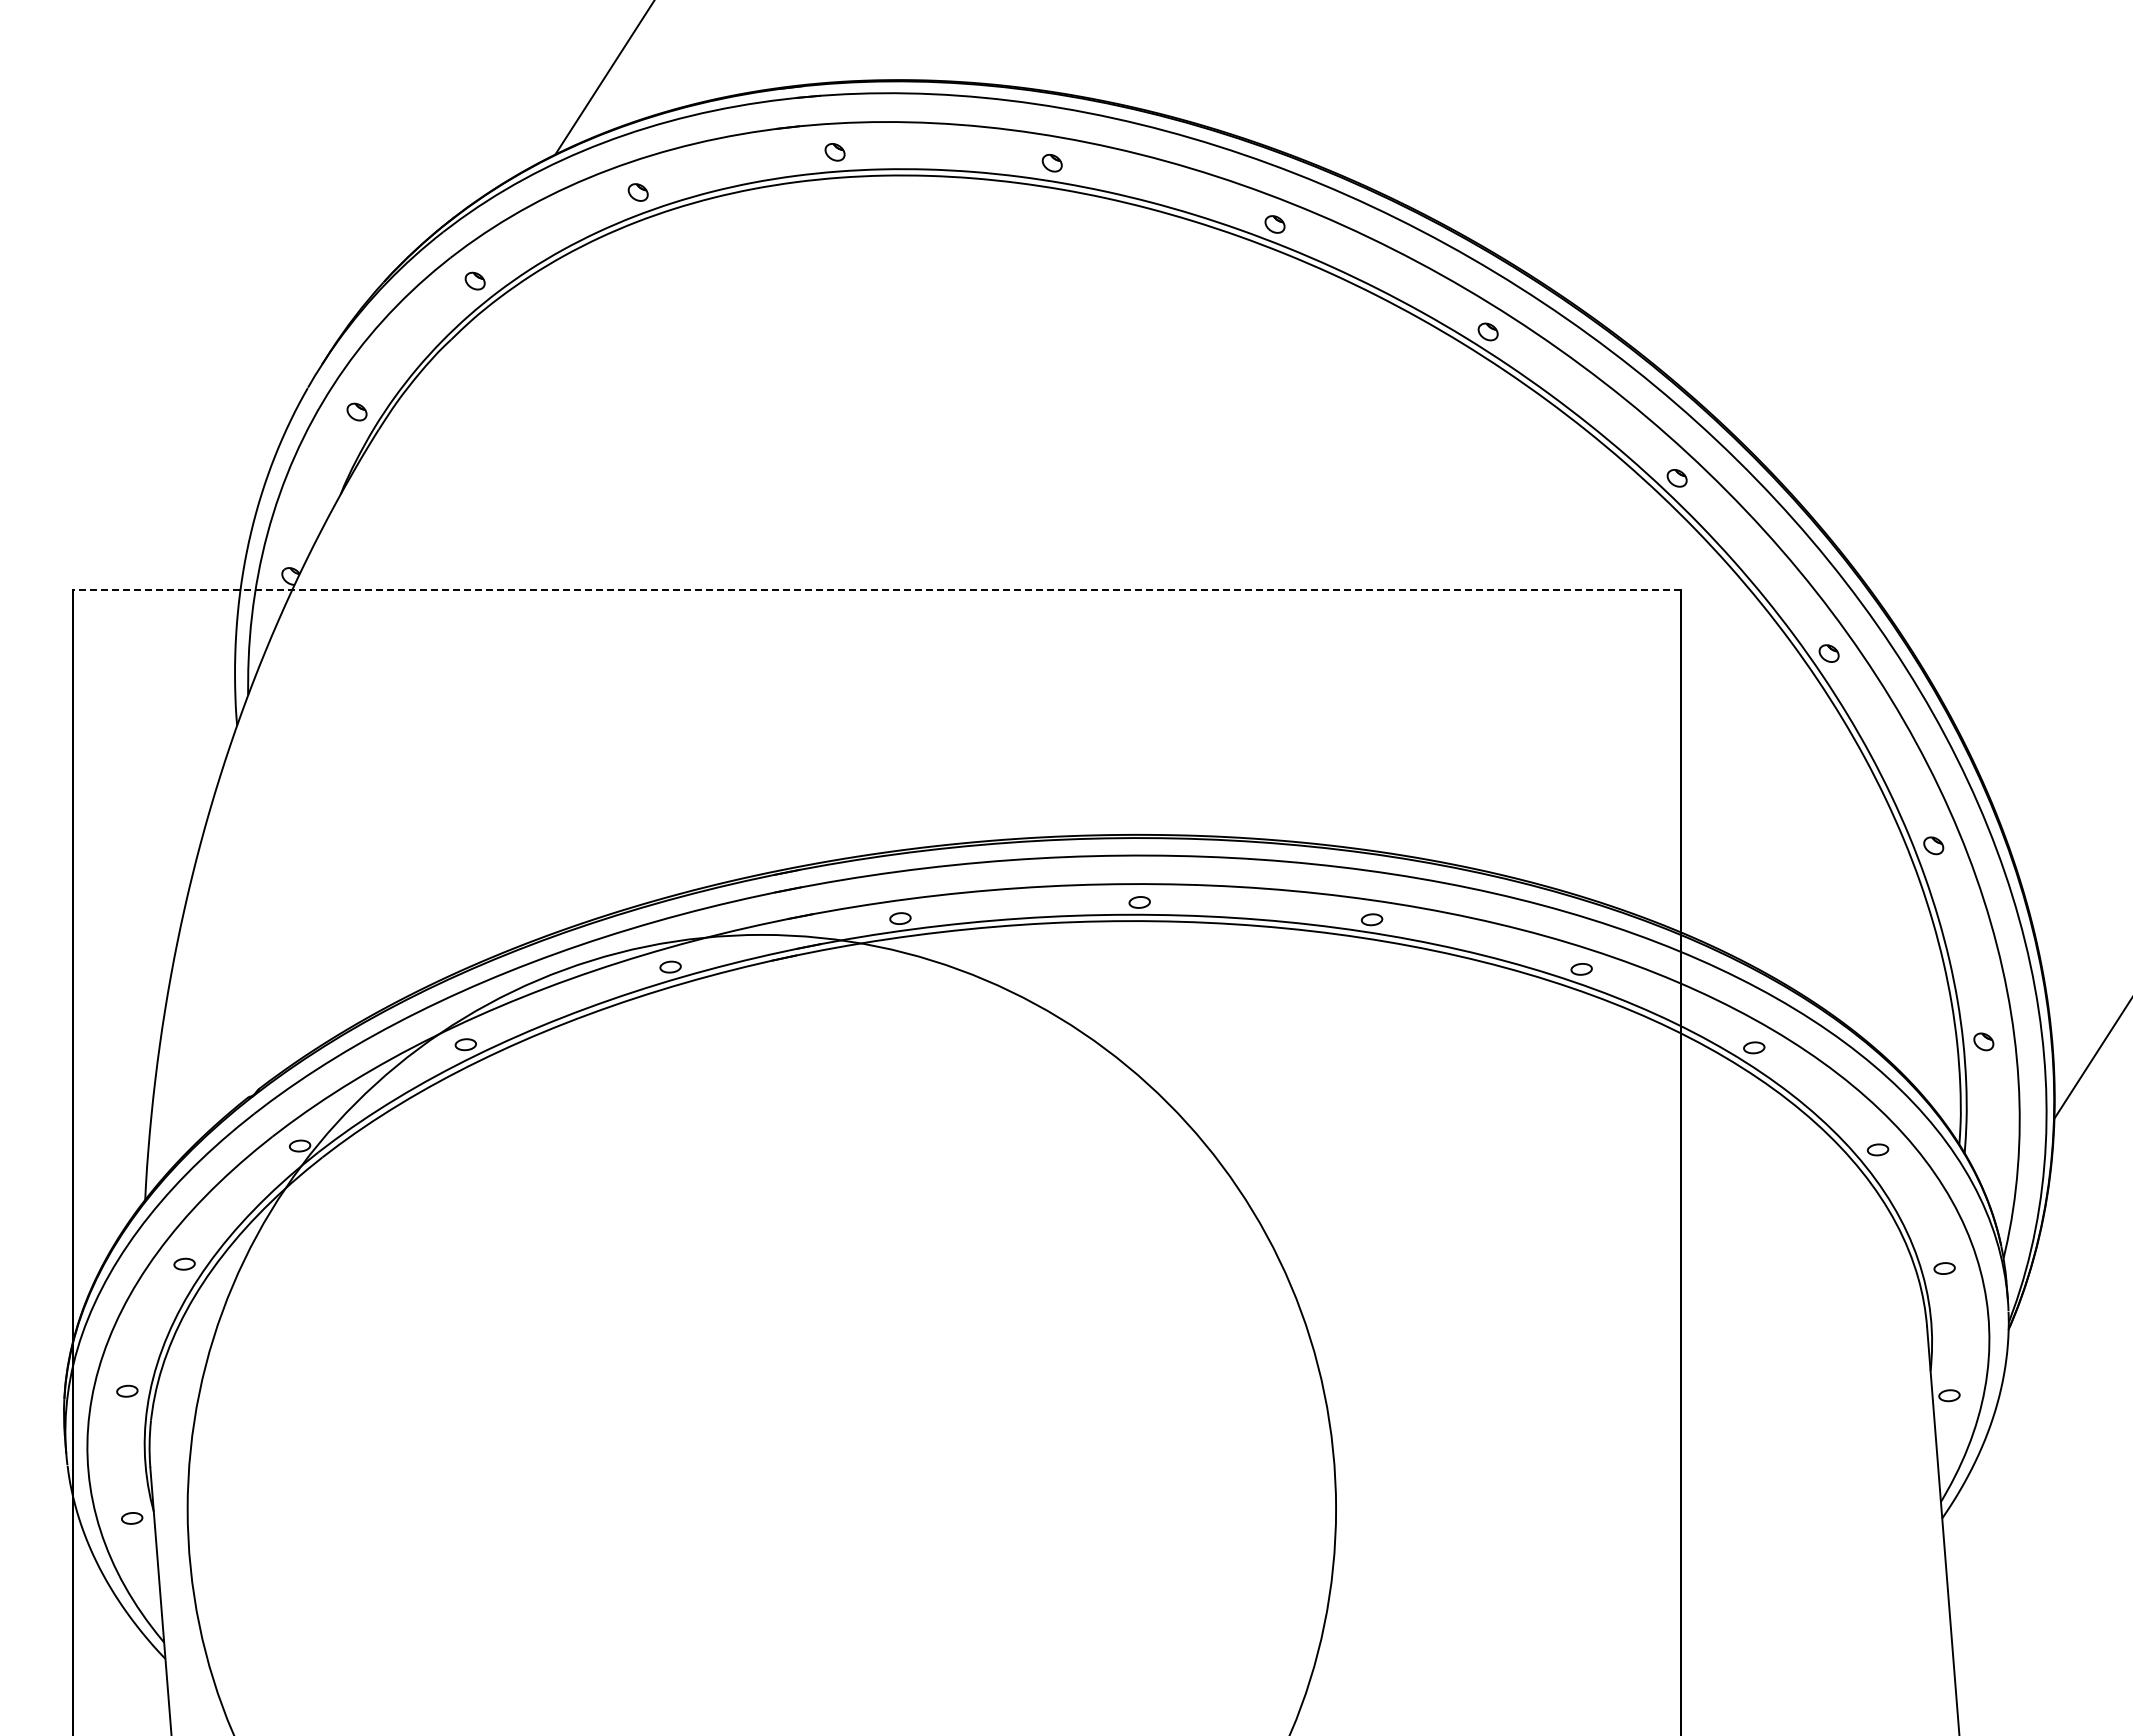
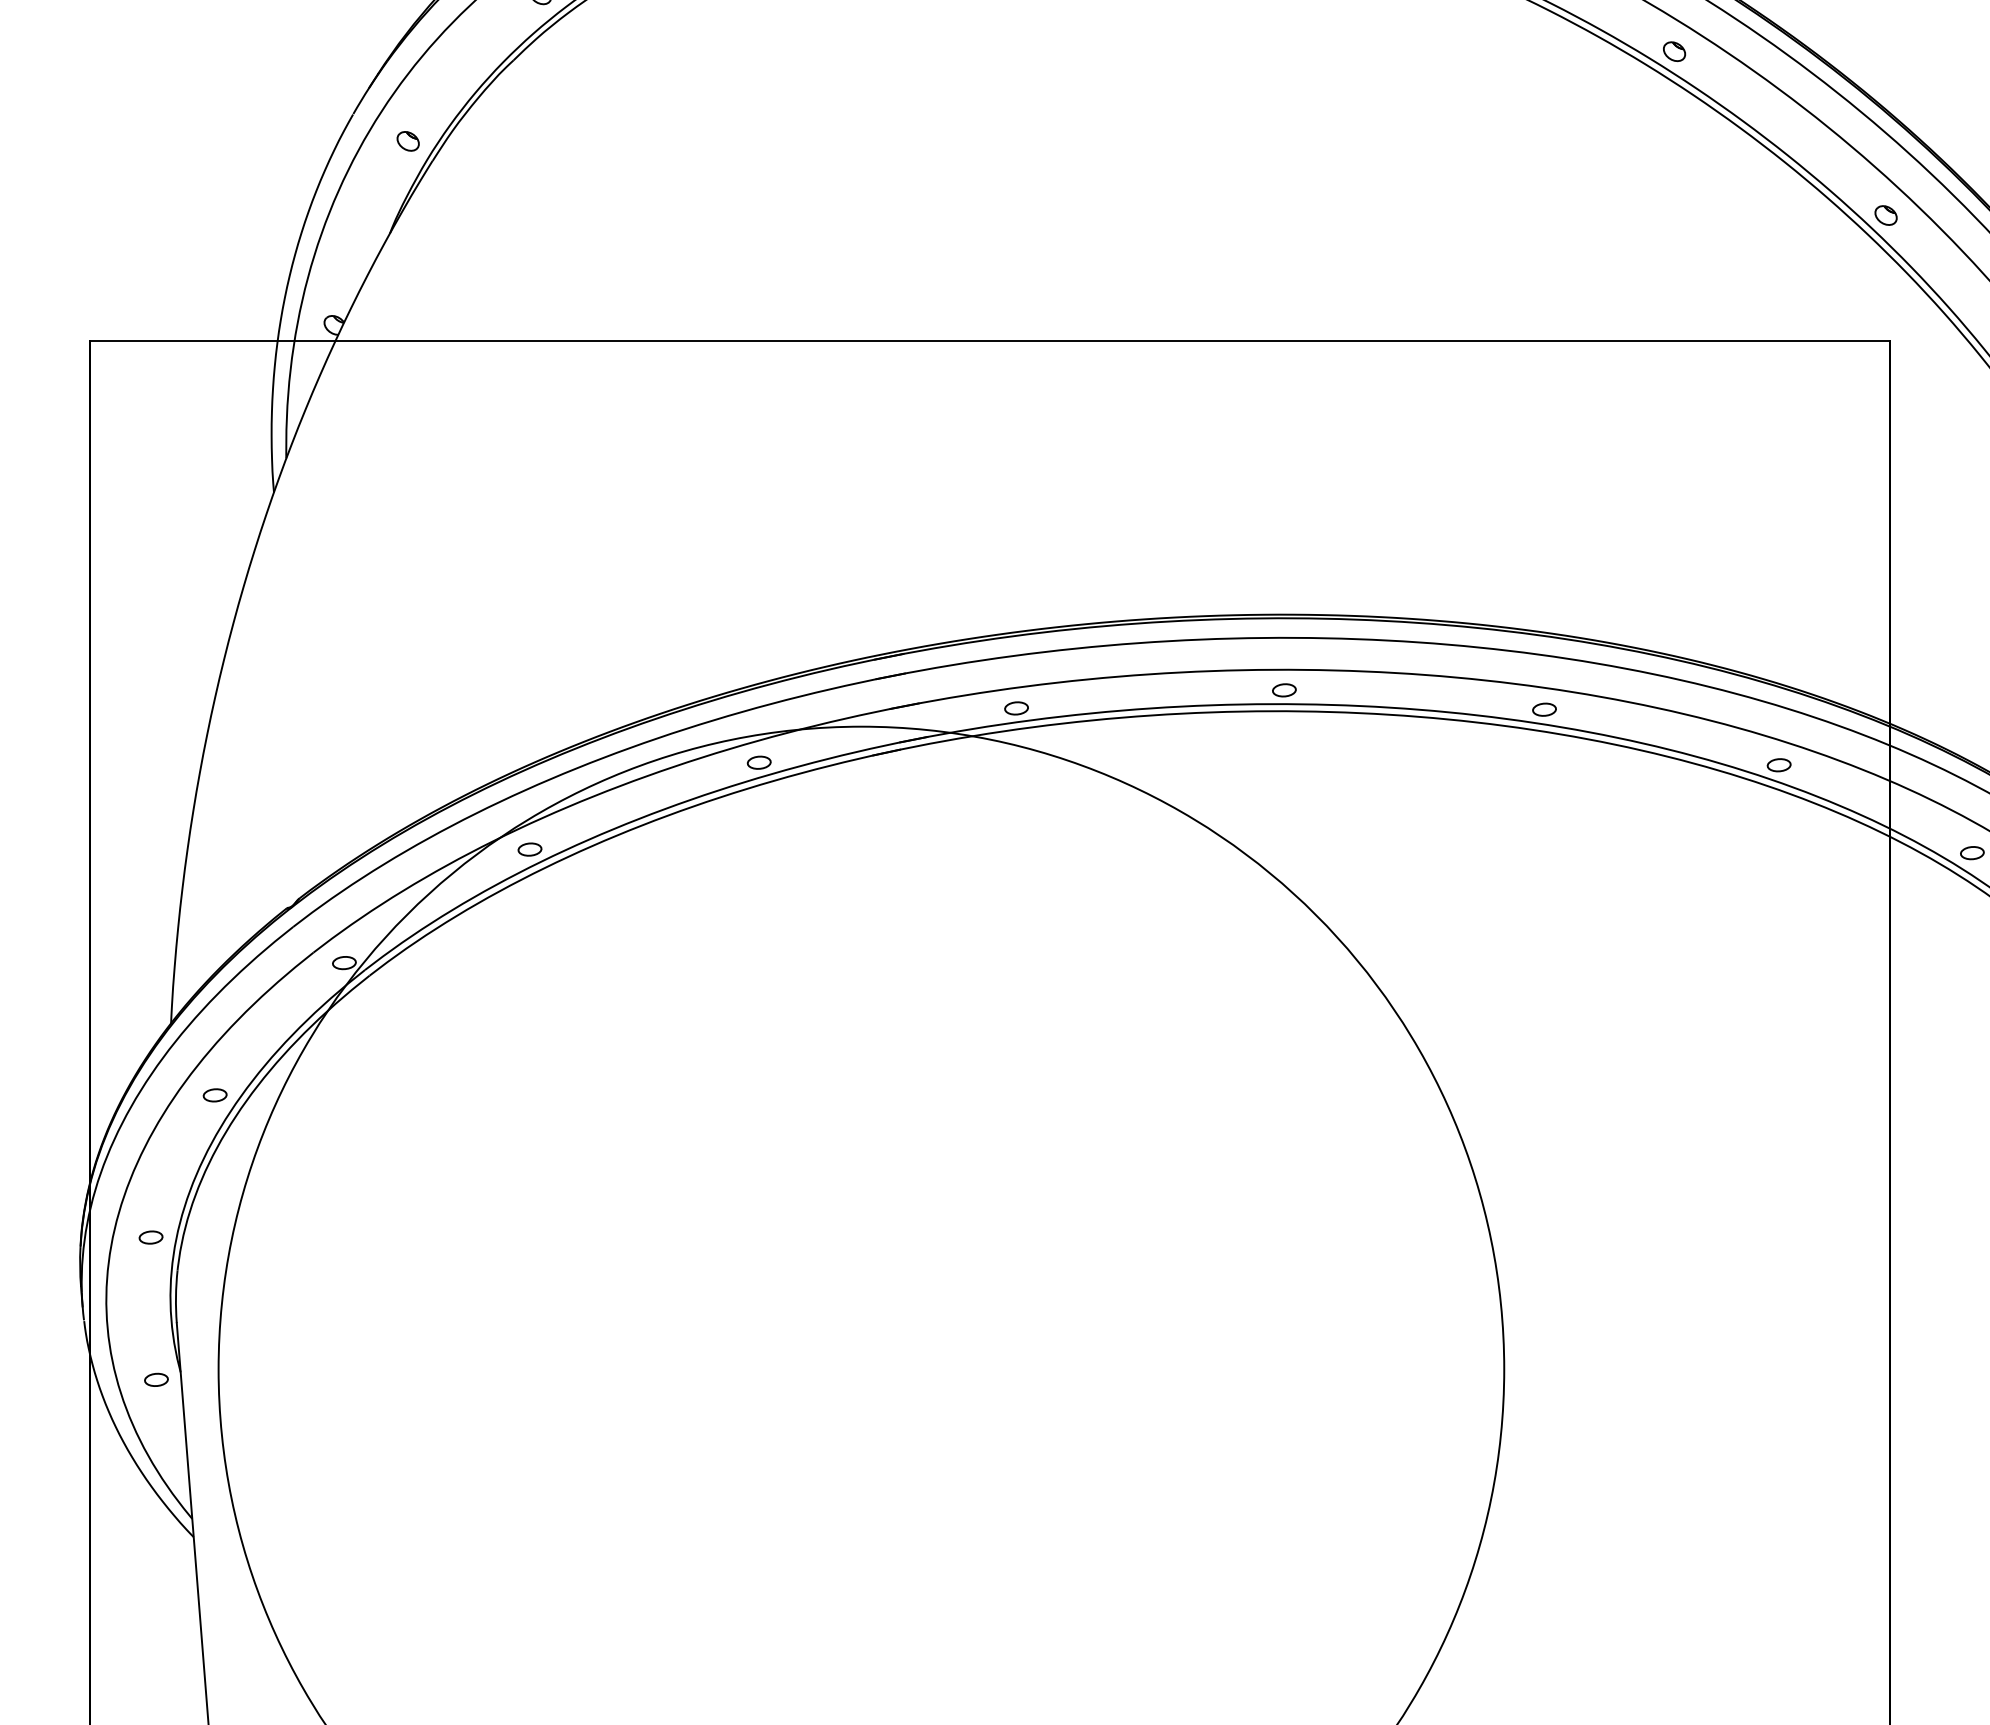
line: (876, 590) -> (989, 341), dashed -> solid

